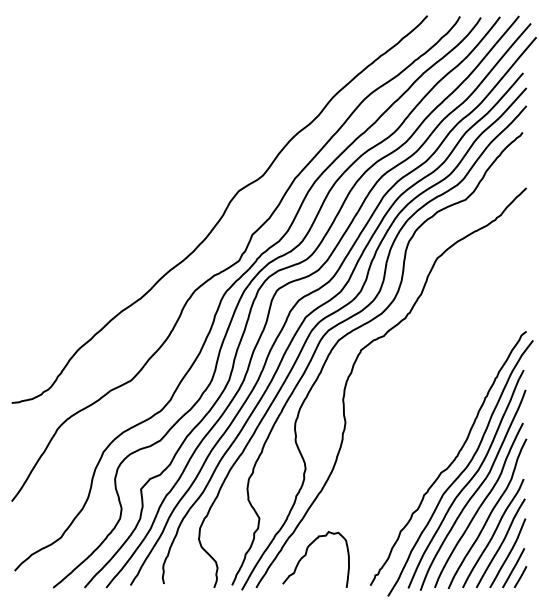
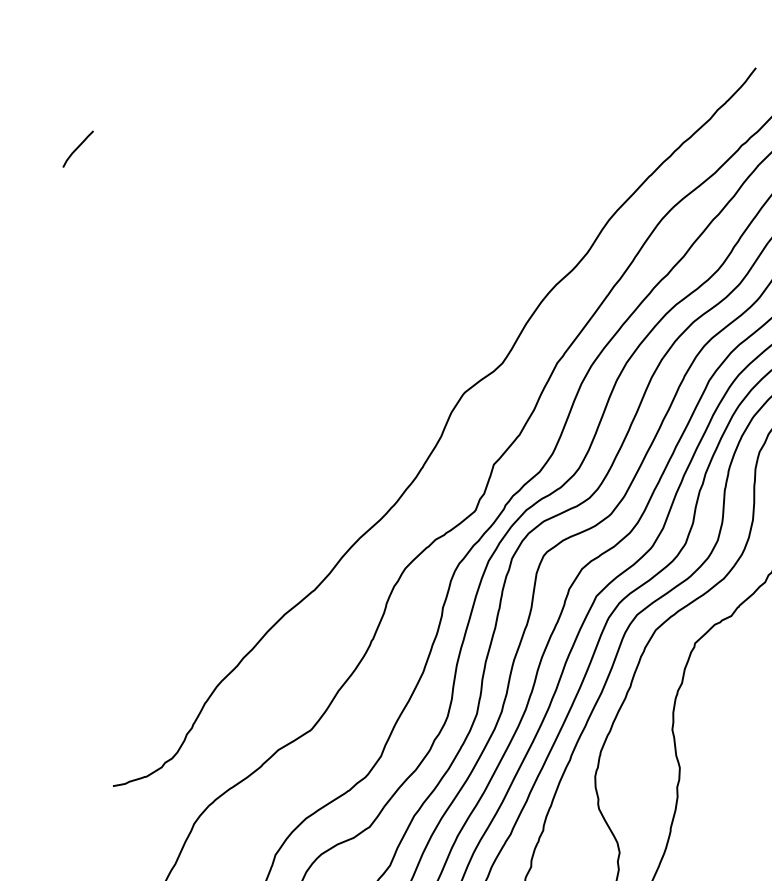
line: (25, 27) -> (78, 149), added

